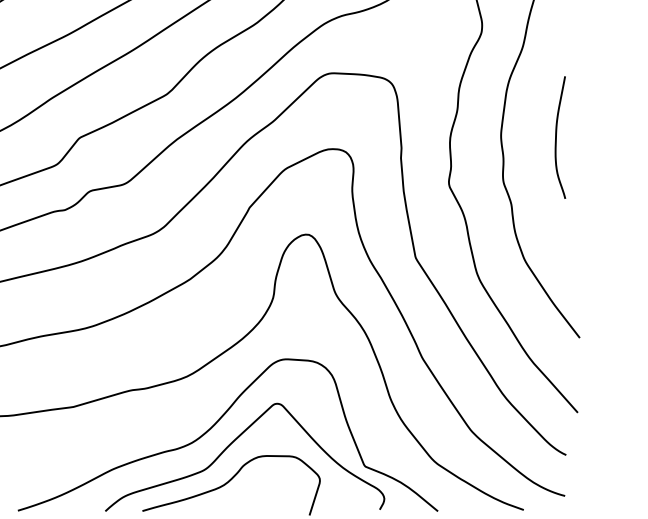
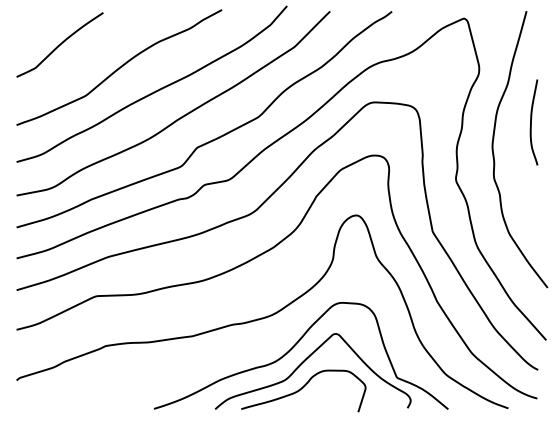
curve: (556, 137) -> (531, 122), moved

